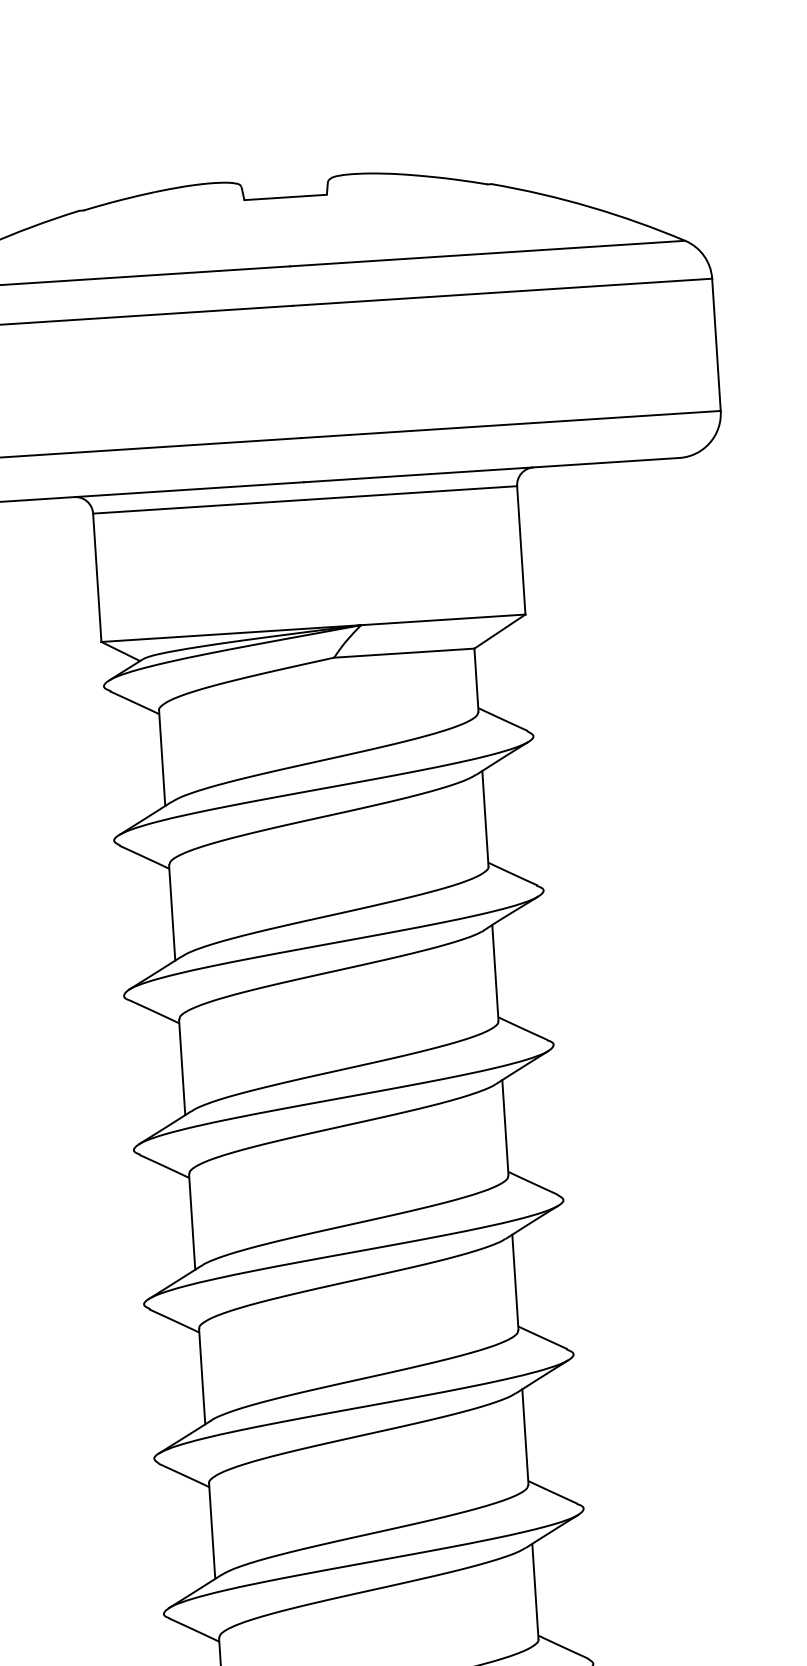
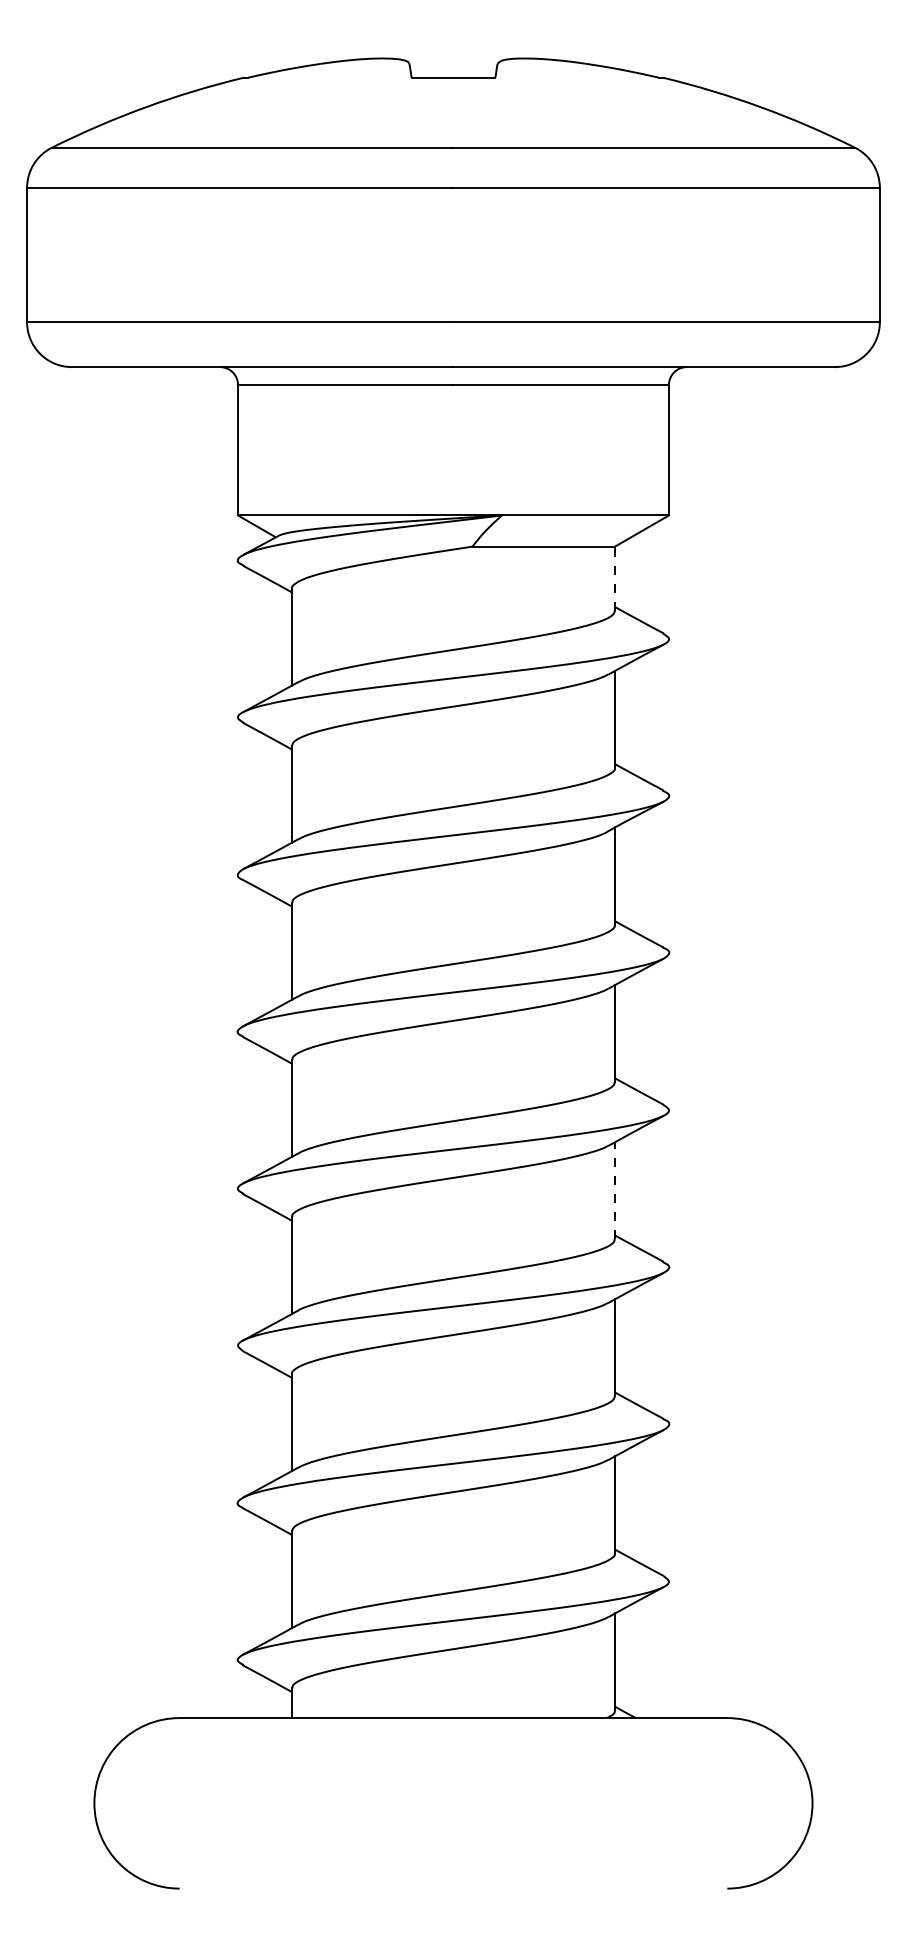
line: (476, 679) -> (615, 578), solid -> dashed
line: (515, 1282) -> (615, 1190), solid -> dashed

